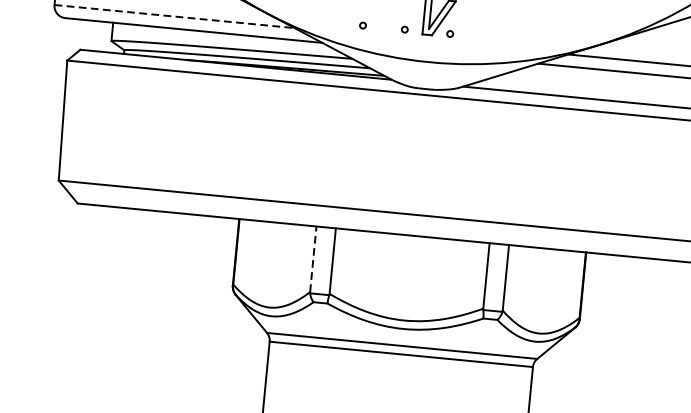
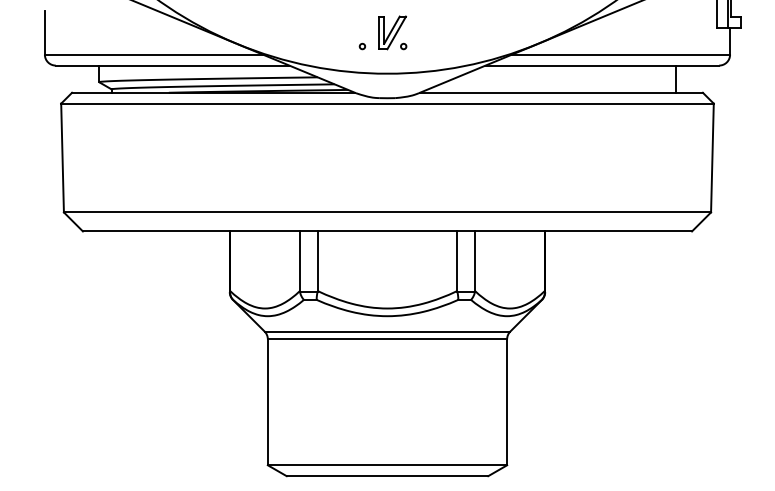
line: (174, 16) -> (153, 54), dashed -> solid
circle: (363, 25) -> (324, 46), removed
line: (312, 259) -> (299, 261), dashed -> solid

